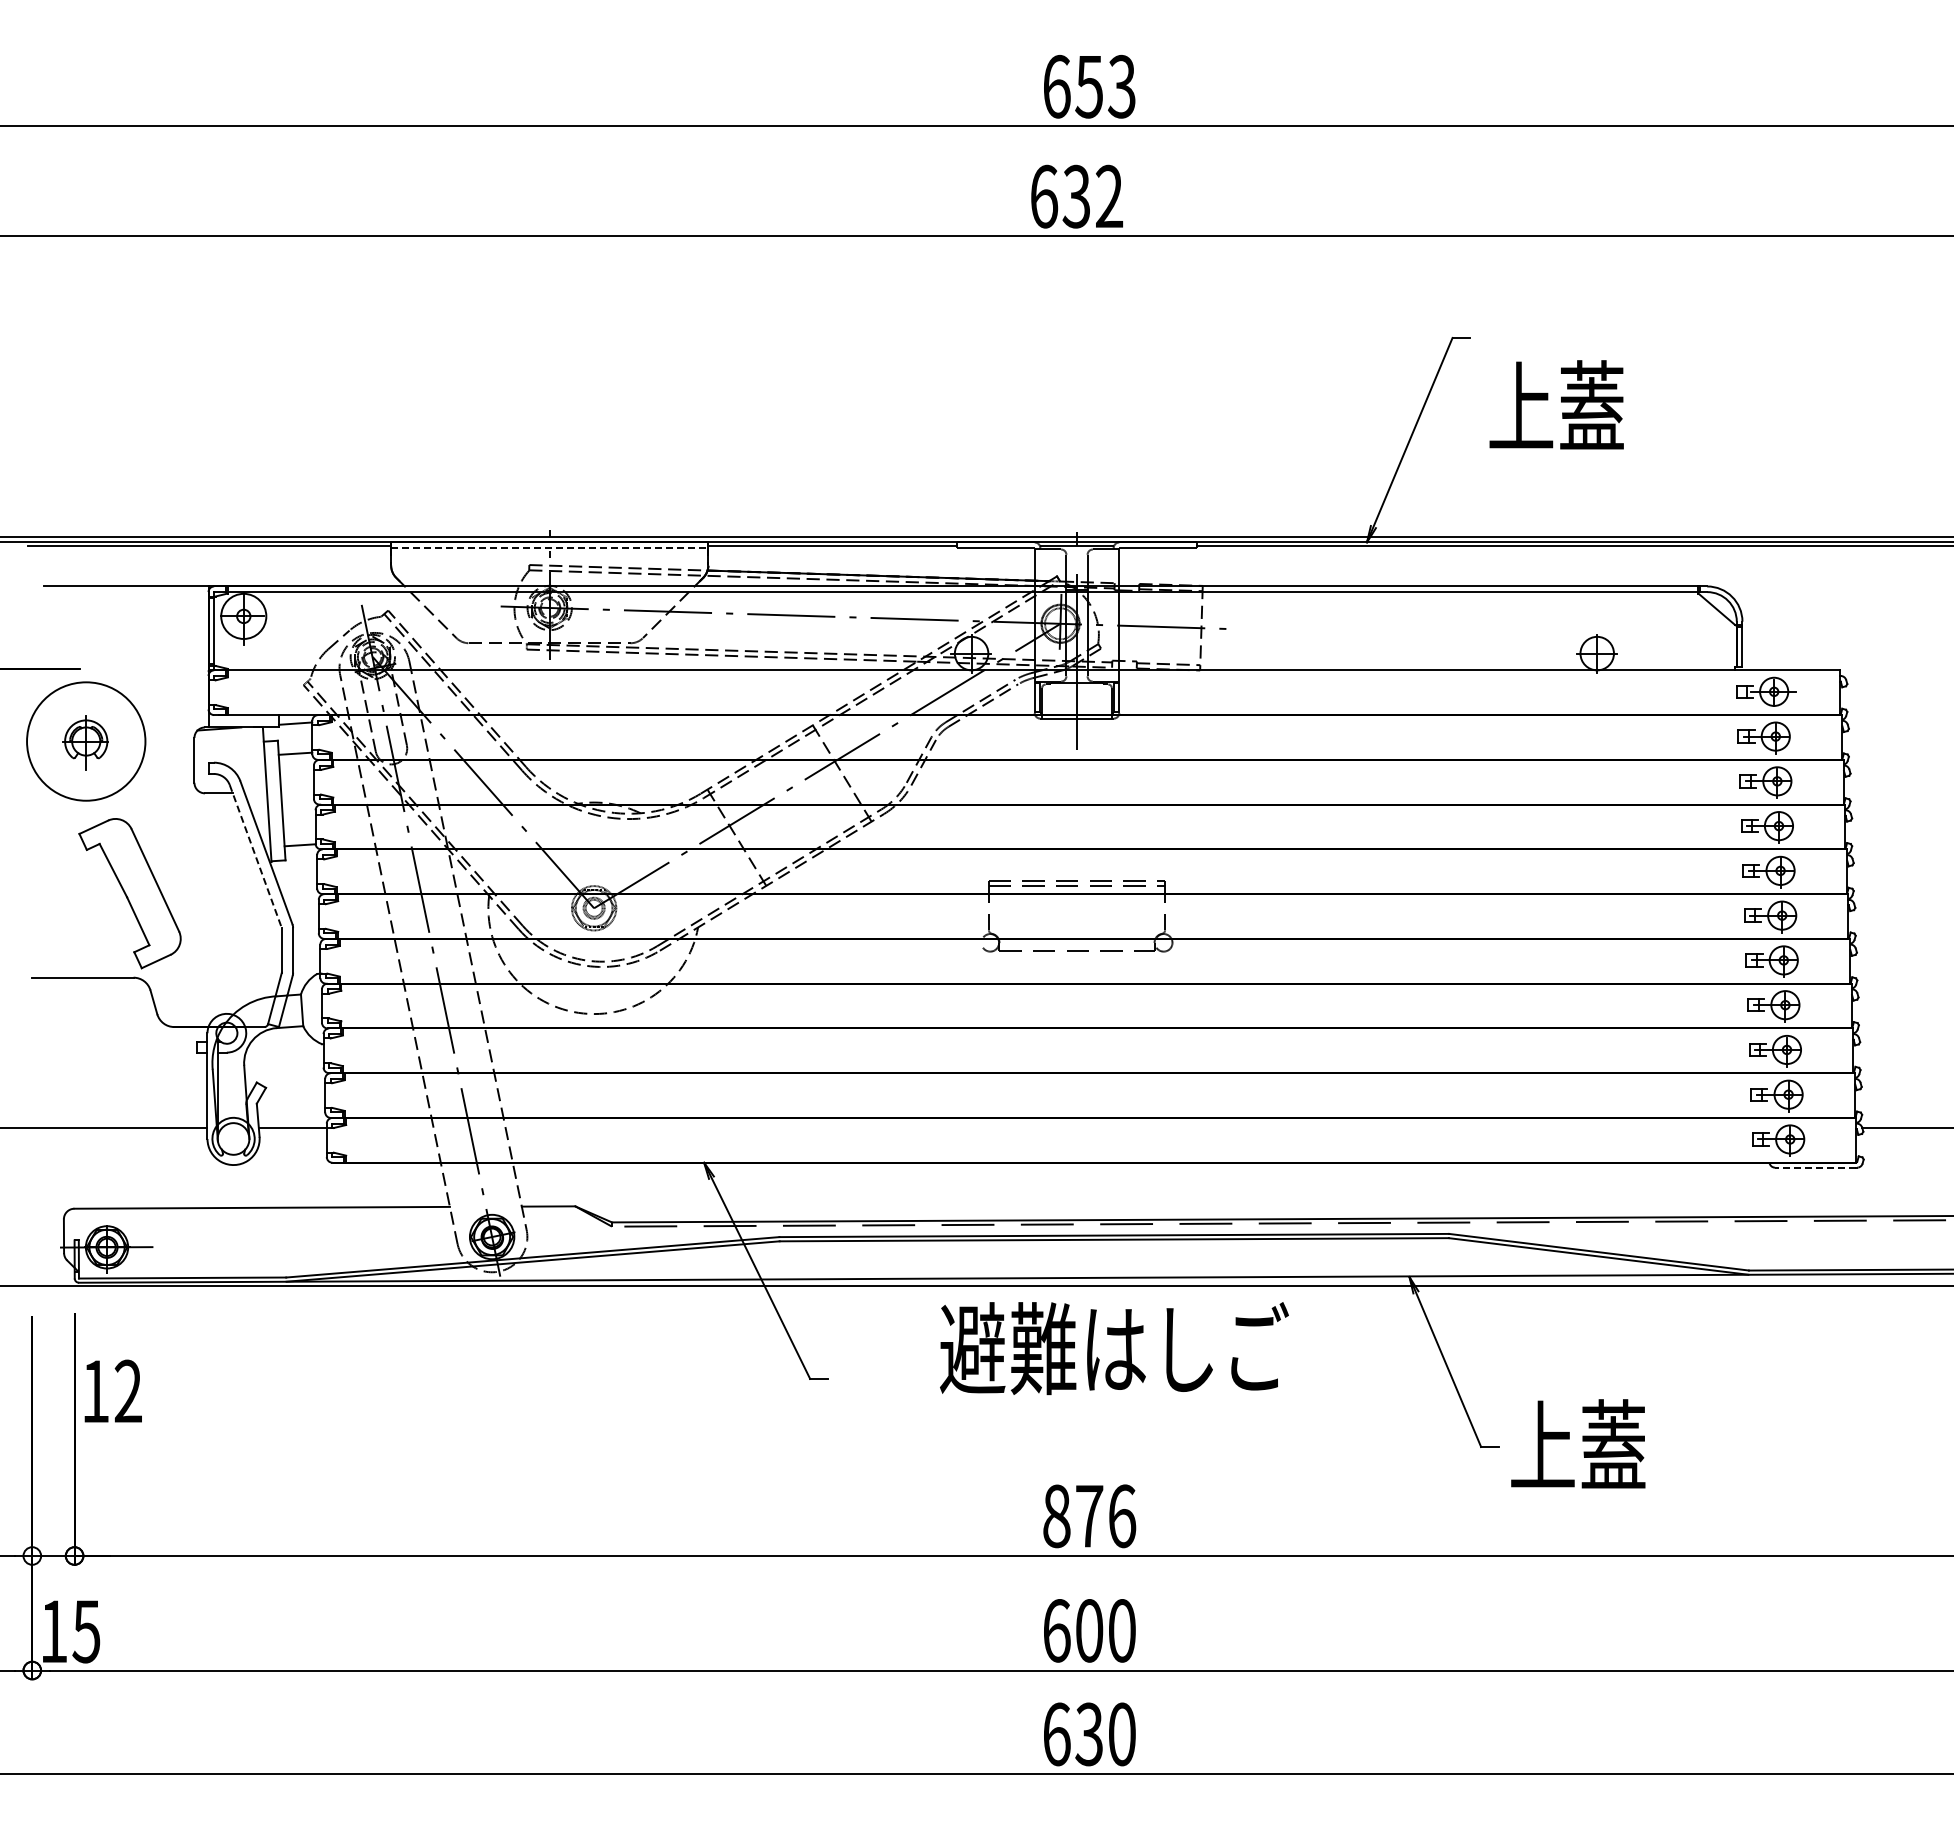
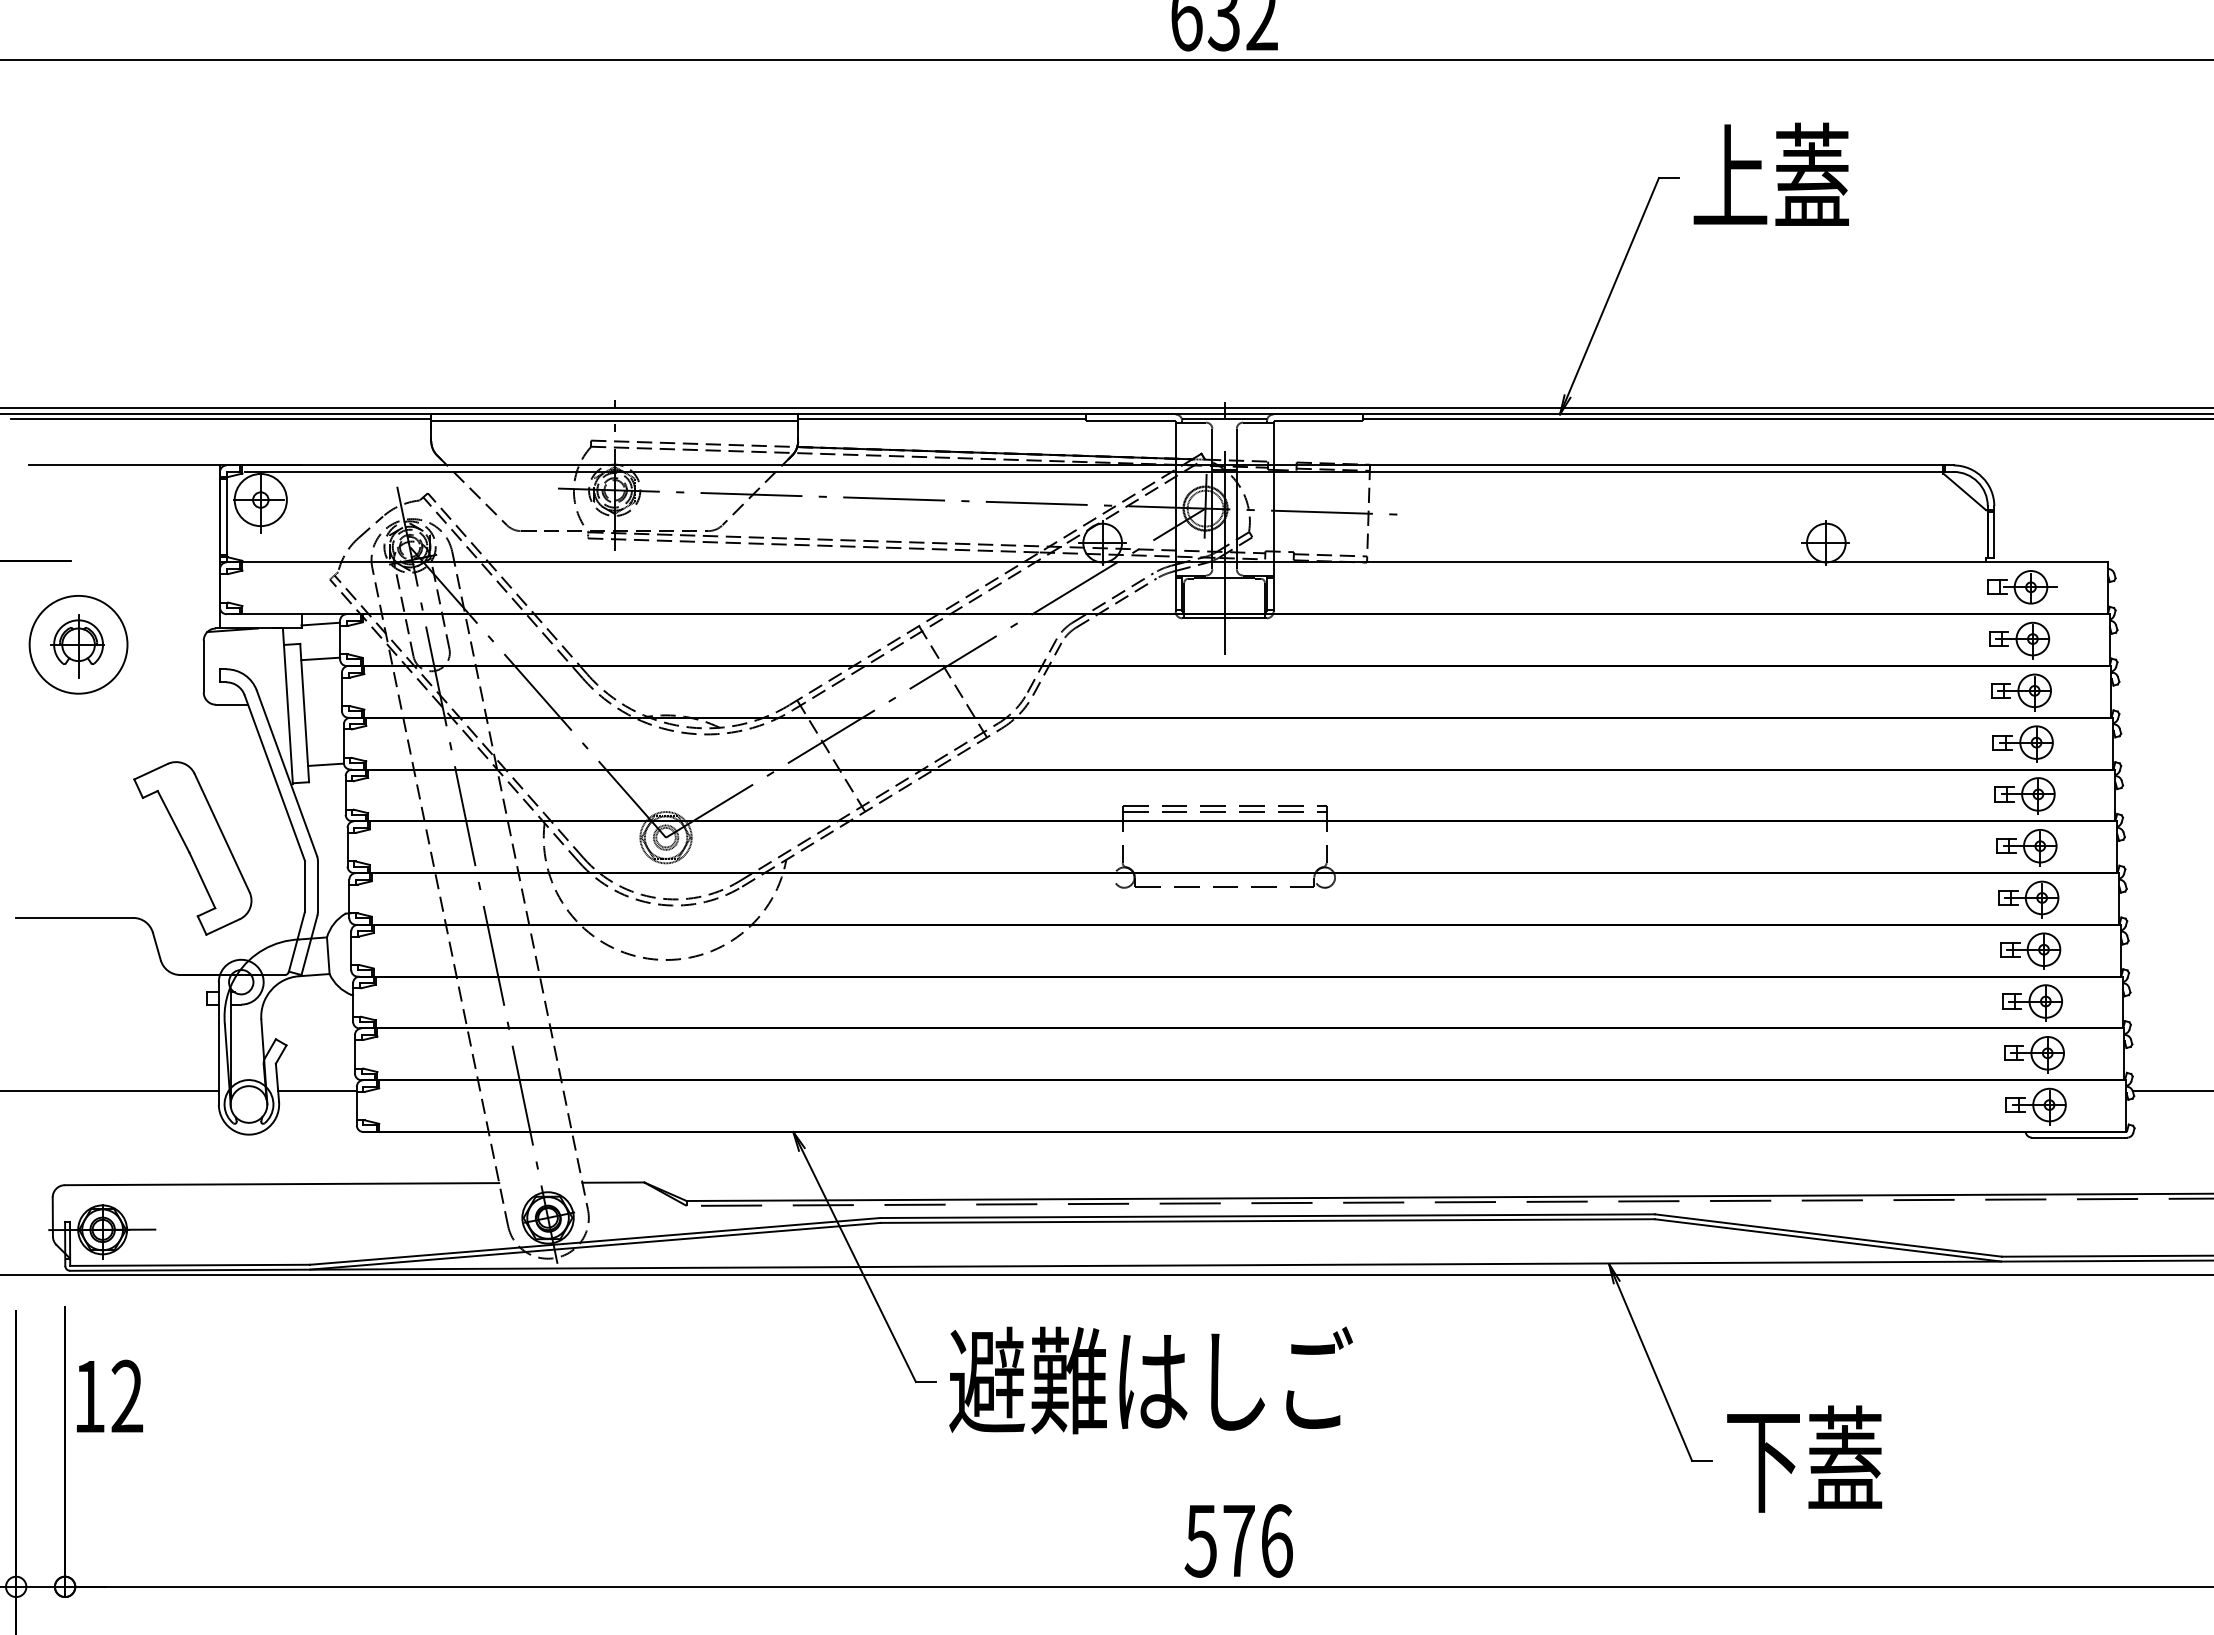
text: (1556, 404) -> (1771, 173), moved
line: (549, 547) -> (614, 420), dashed -> solid
circle: (85, 741) -> (77, 644), size x0.71
line: (256, 857) -> (275, 778), dashed -> solid
part: (129, 893) -> (192, 848), moved
line: (1814, 1167) -> (2077, 1137), dashed -> solid
text: (1114, 1348) -> (1151, 1380), moved
text: (1542, 1445) -> (1763, 1459), 上蓋 -> 下蓋
text: (1056, 1516) -> (1200, 1541), 876 -> 576

